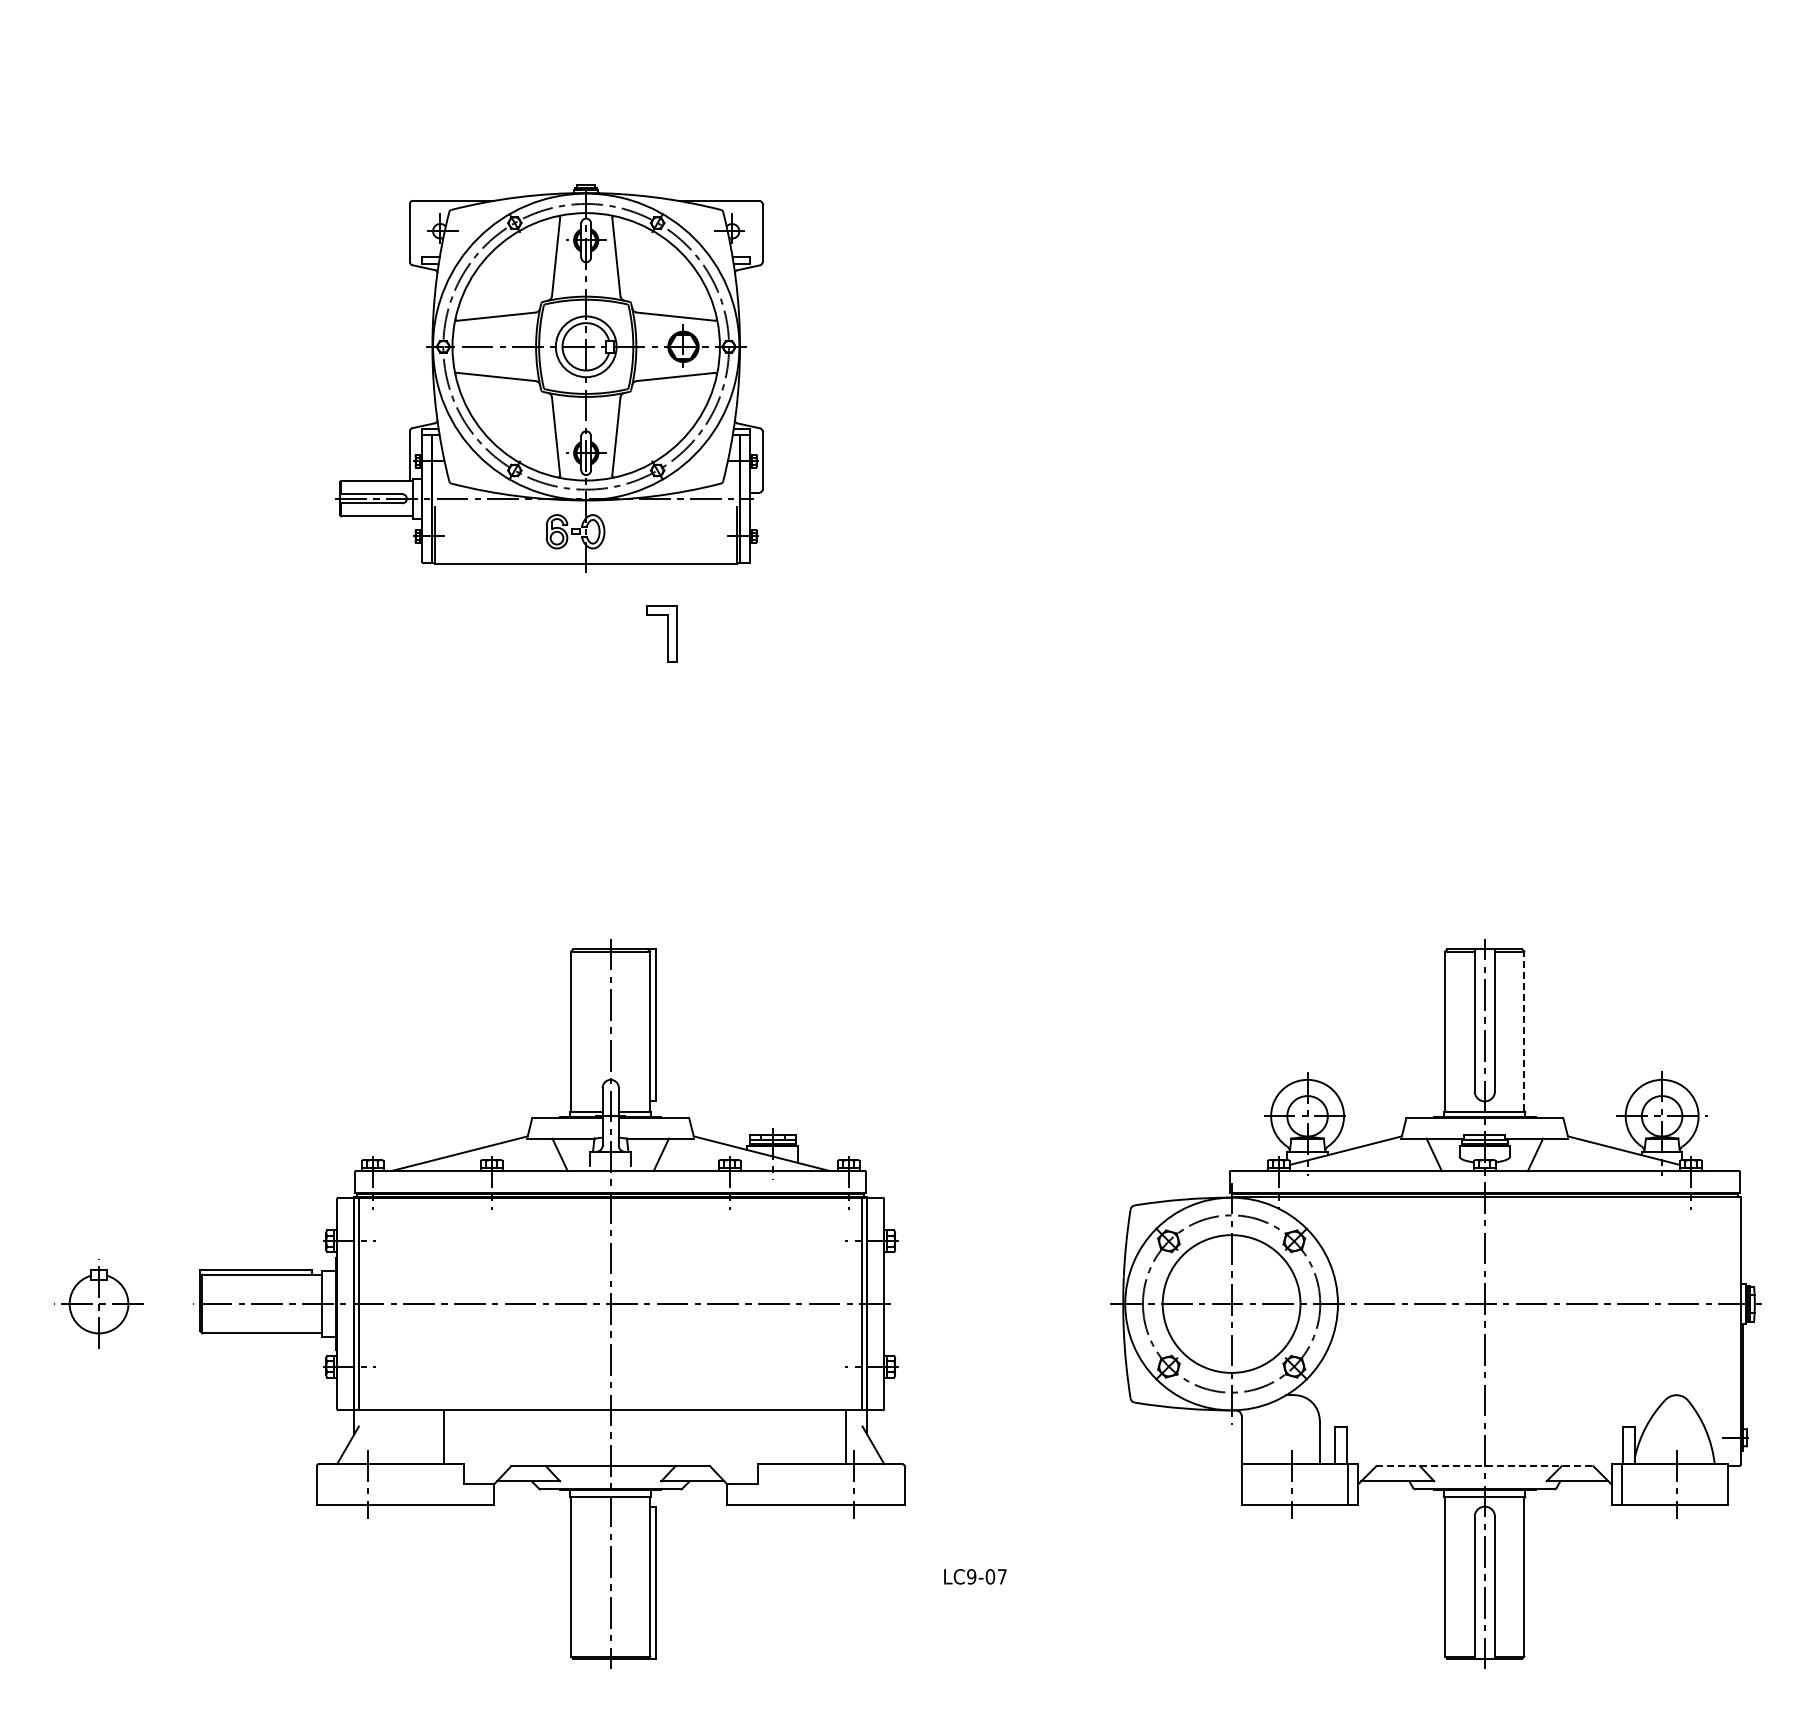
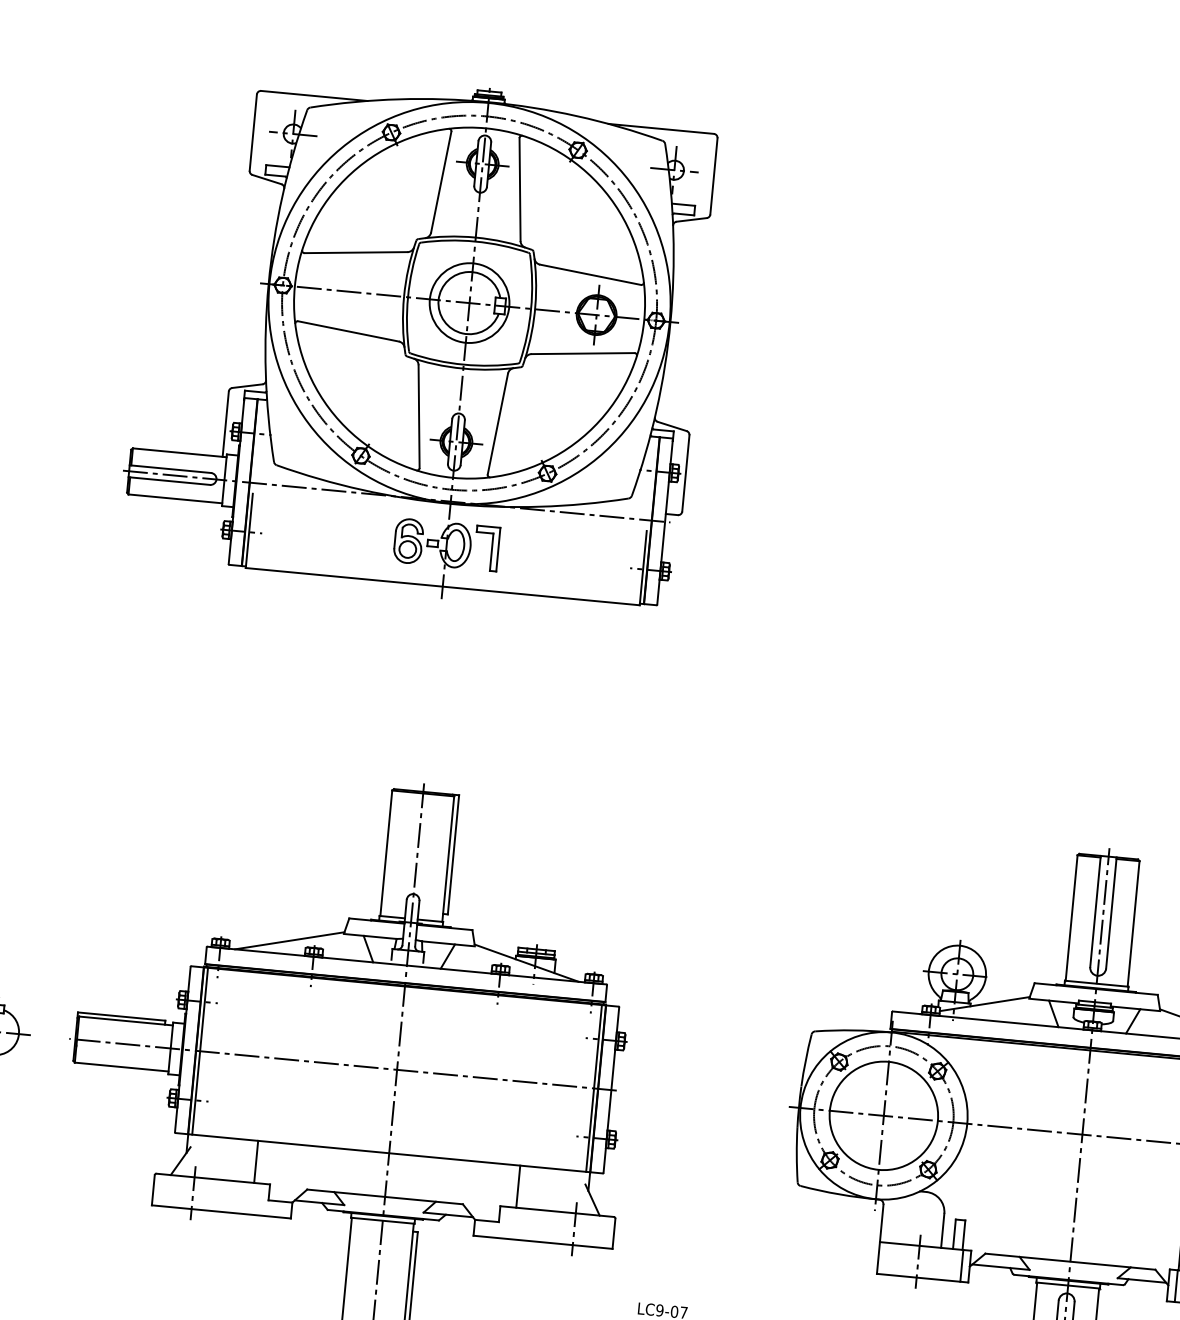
part: (549, 377) -> (417, 338), size x1.67
line: (1524, 1031) -> (1133, 923), dashed -> solid
line: (845, 1437) -> (517, 1186), moved
line: (1485, 1466) -> (1070, 1262), dashed -> solid

